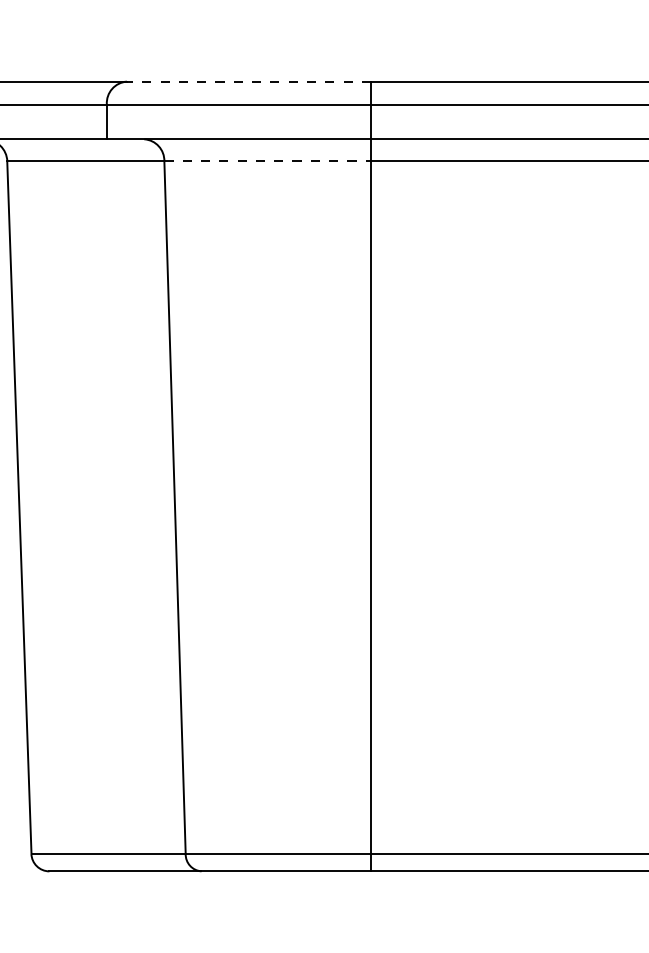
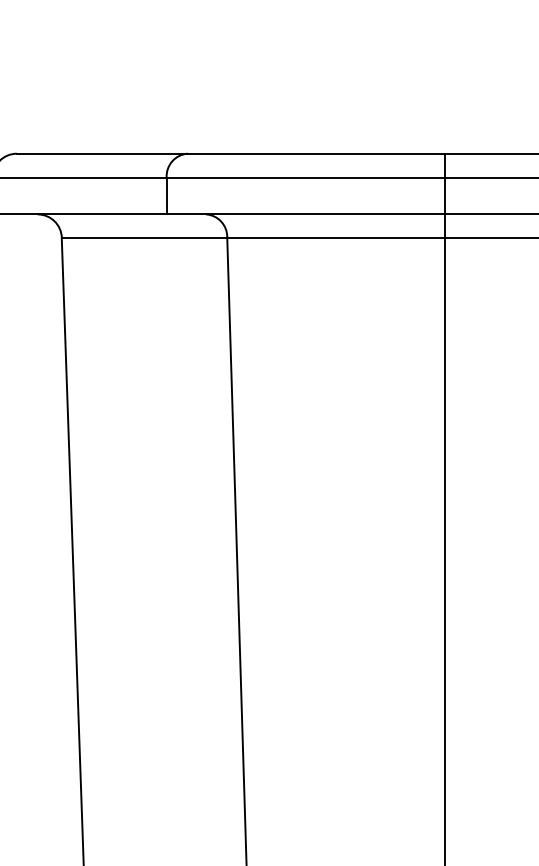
line: (248, 81) -> (315, 153), dashed -> solid
line: (268, 161) -> (336, 237), dashed -> solid

